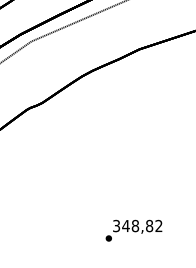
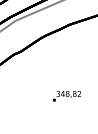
text: (133, 231) -> (66, 96), moved

